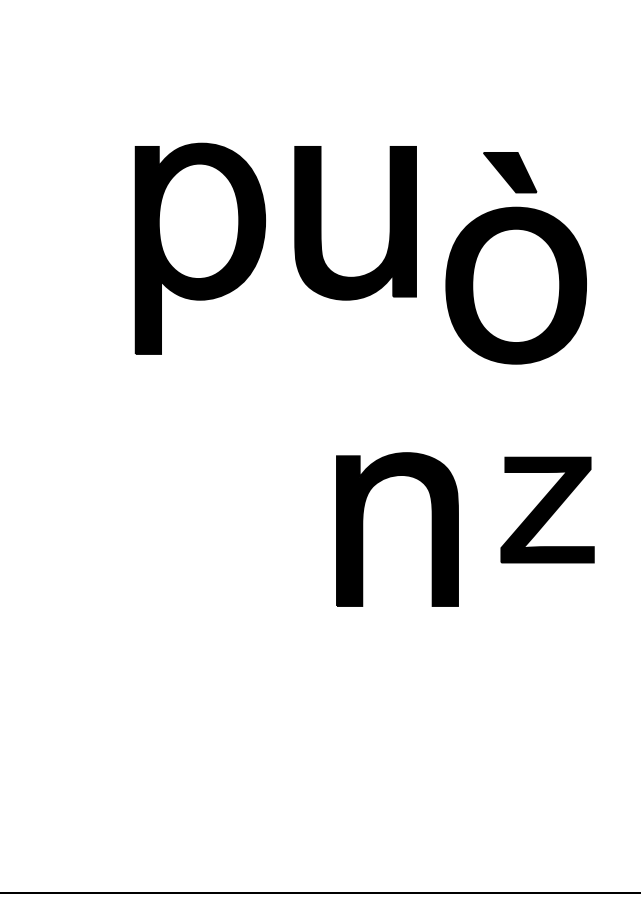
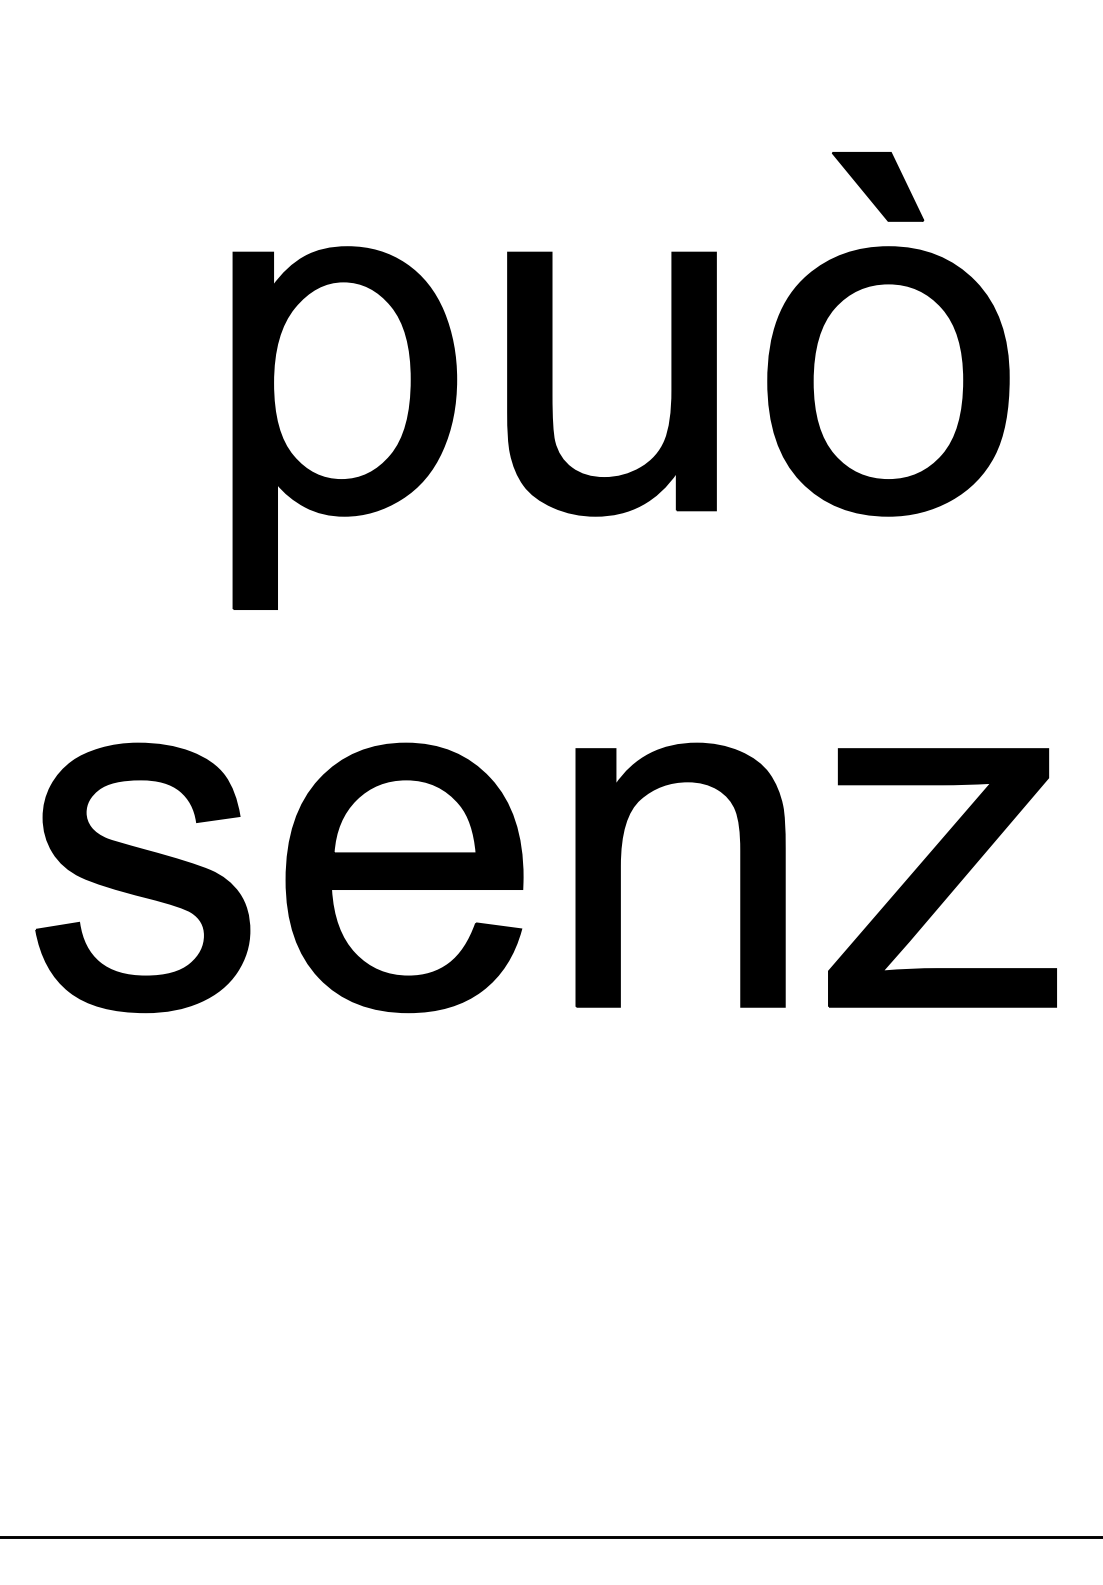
part: (515, 258) -> (887, 334), moved
part: (82, 509) -> (141, 876), added
part: (234, 509) -> (403, 876), added
part: (547, 509) -> (942, 876), size x1.43
part: (363, 529) -> (622, 875), moved

